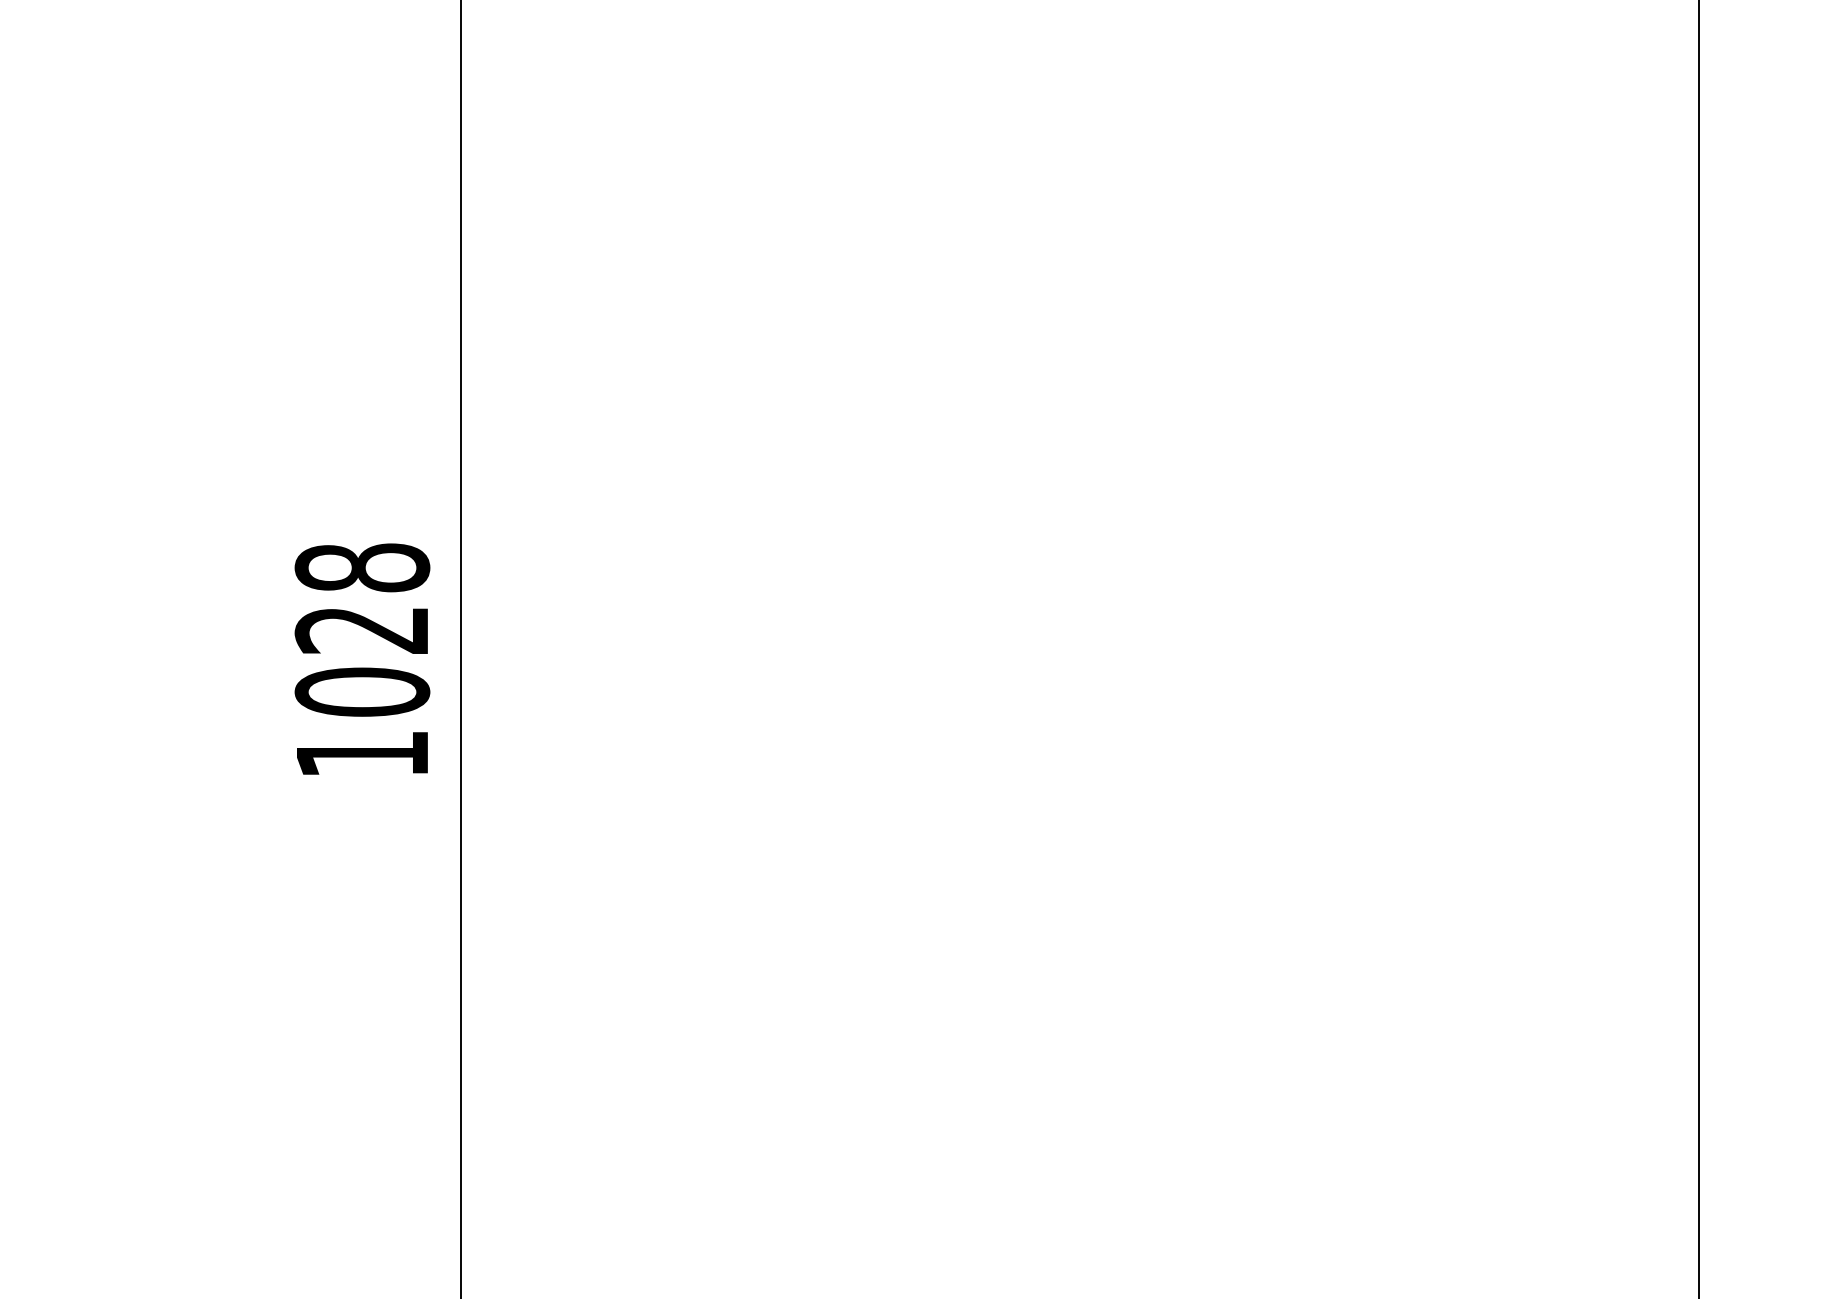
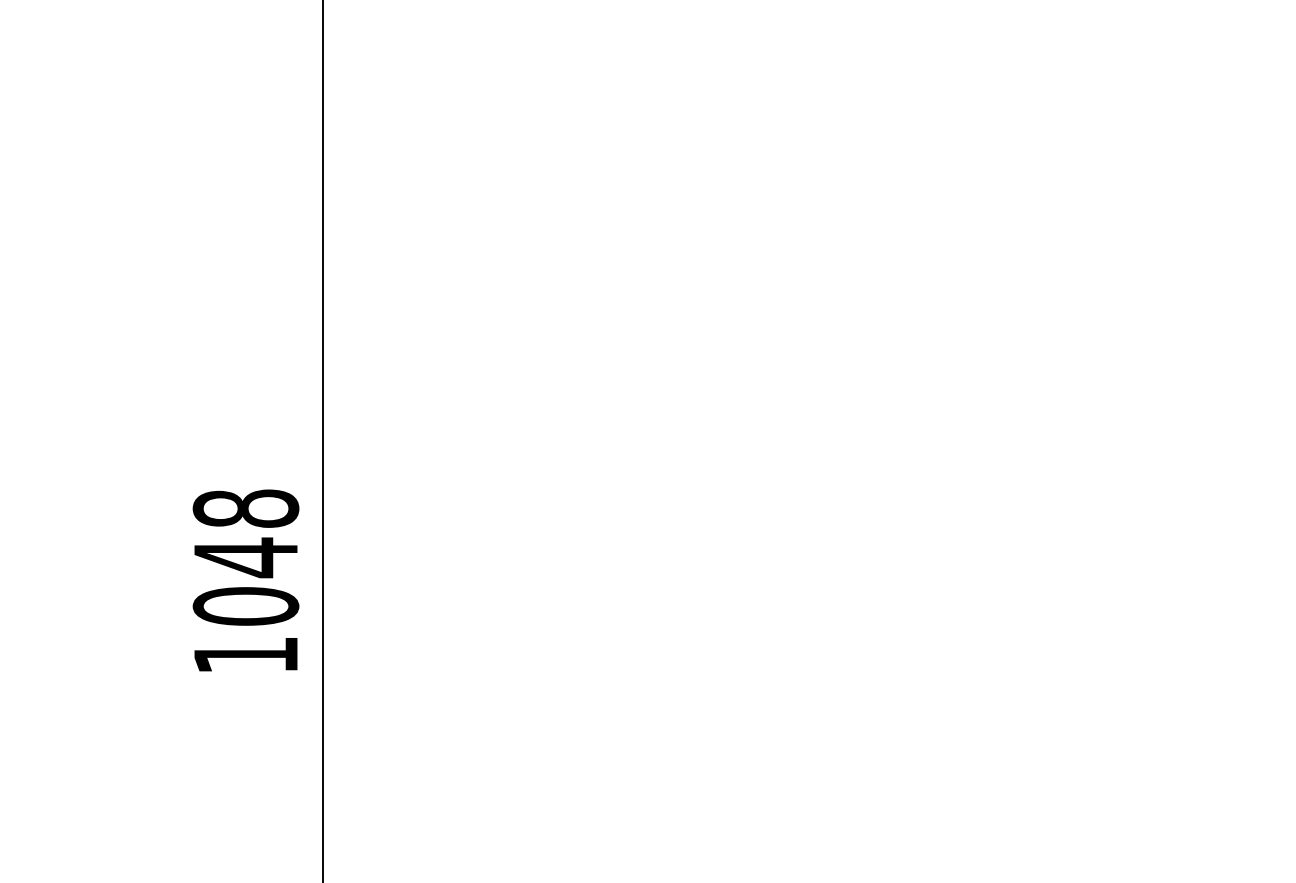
text: (360, 630) -> (244, 557), 1028 -> 1048

